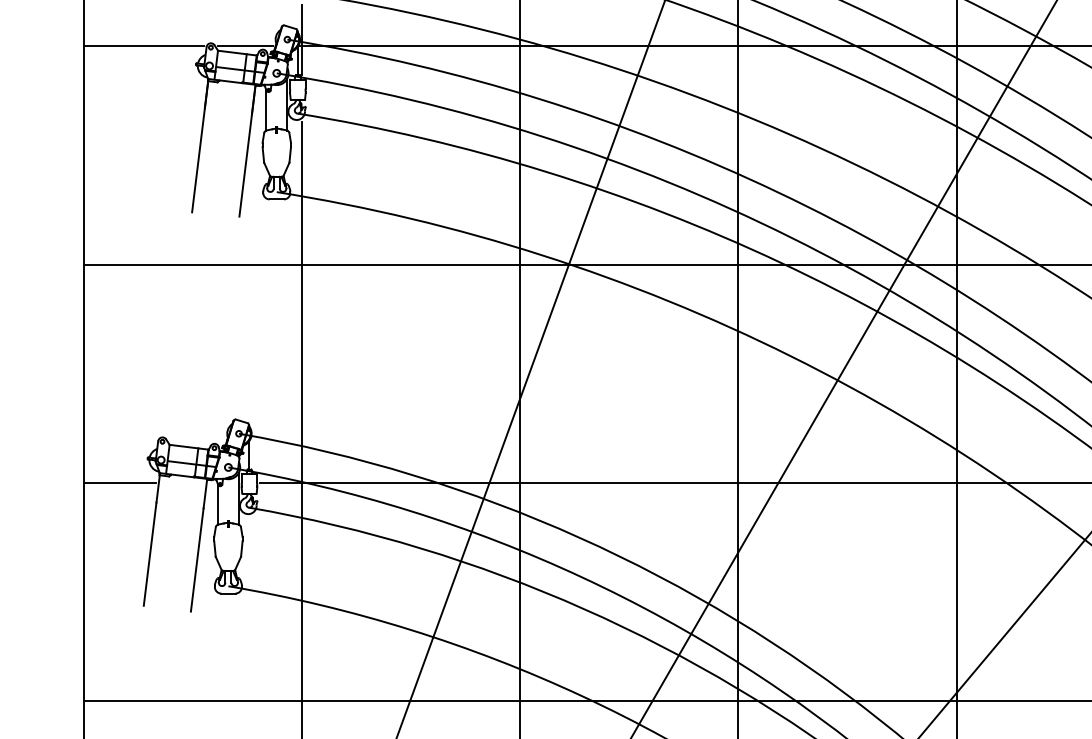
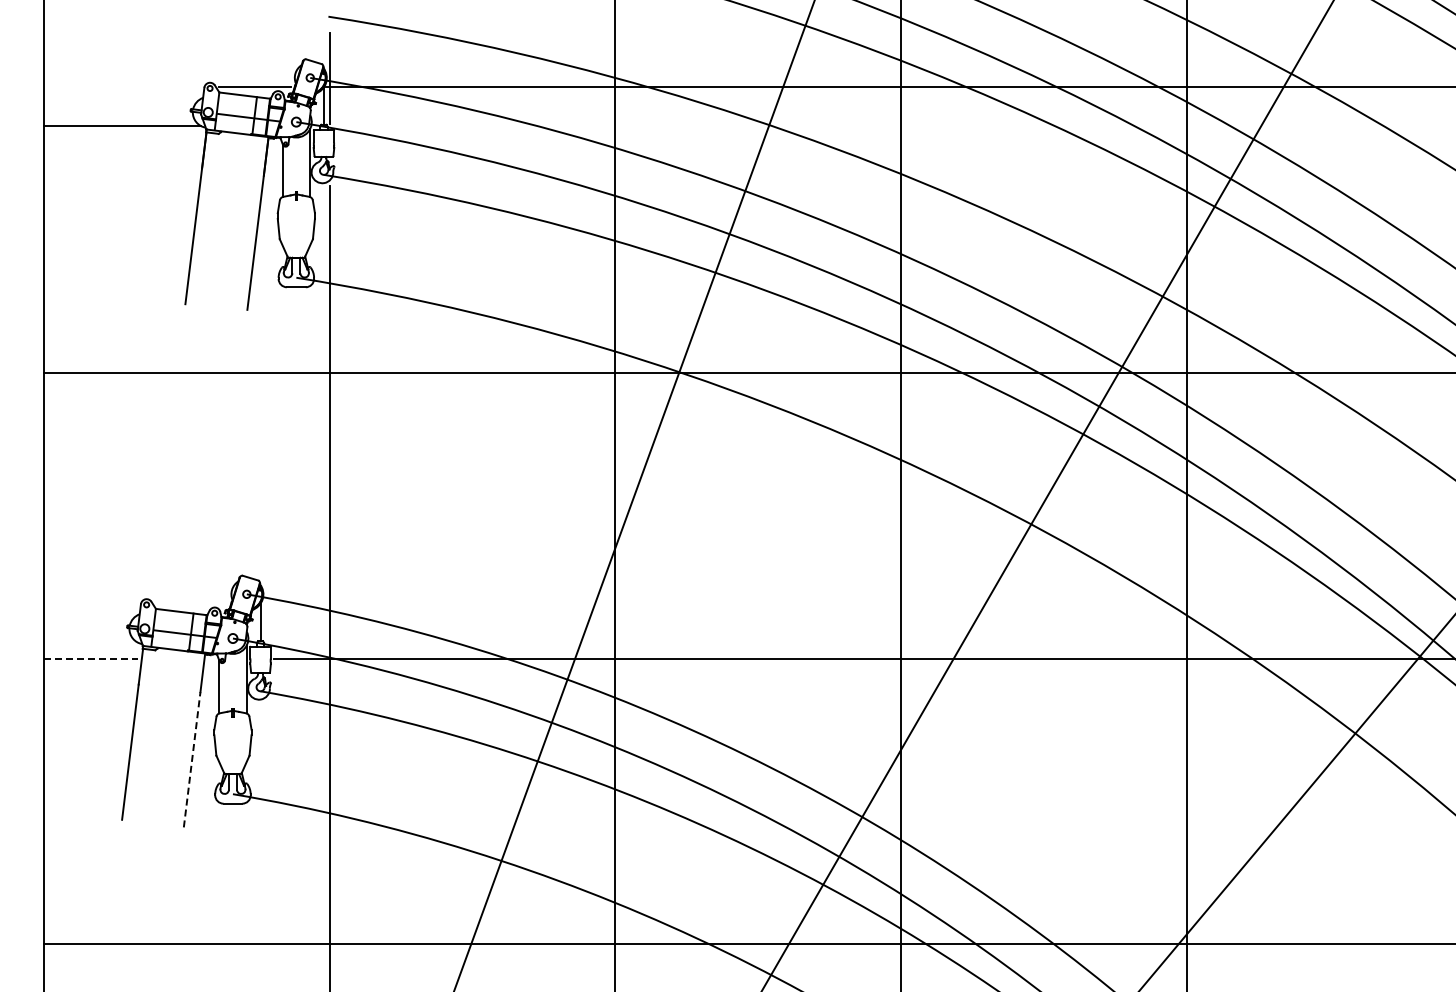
line: (144, 46) -> (122, 125), moved
line: (120, 482) -> (91, 658), solid -> dashed
line: (197, 559) -> (192, 759), solid -> dashed

